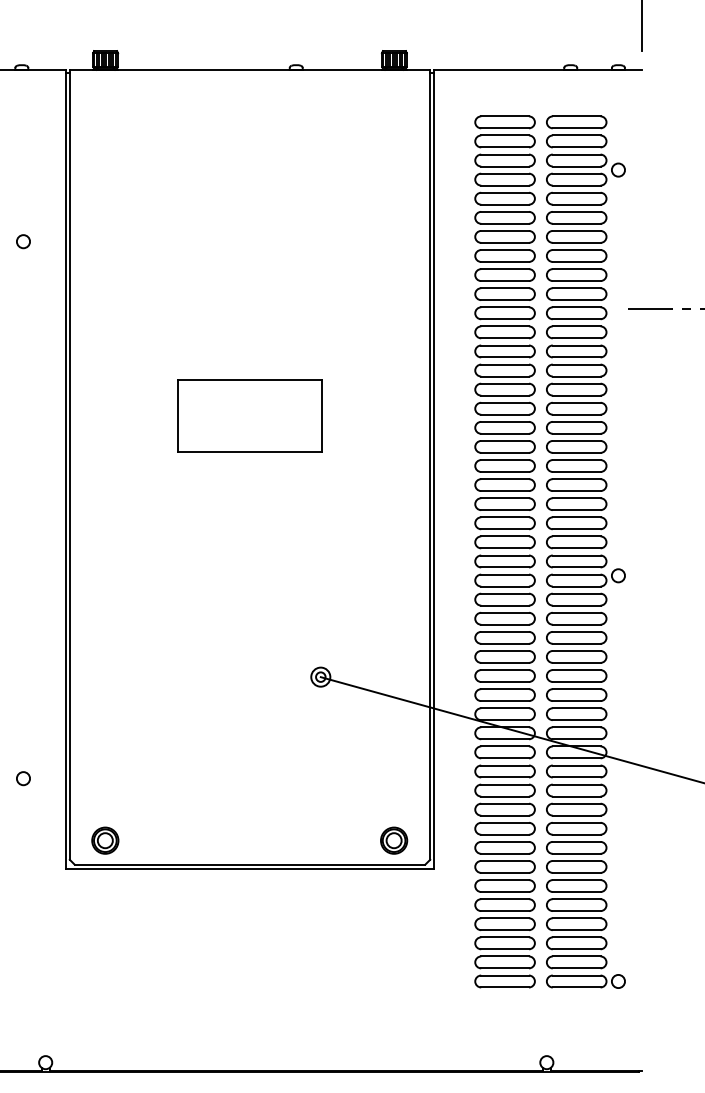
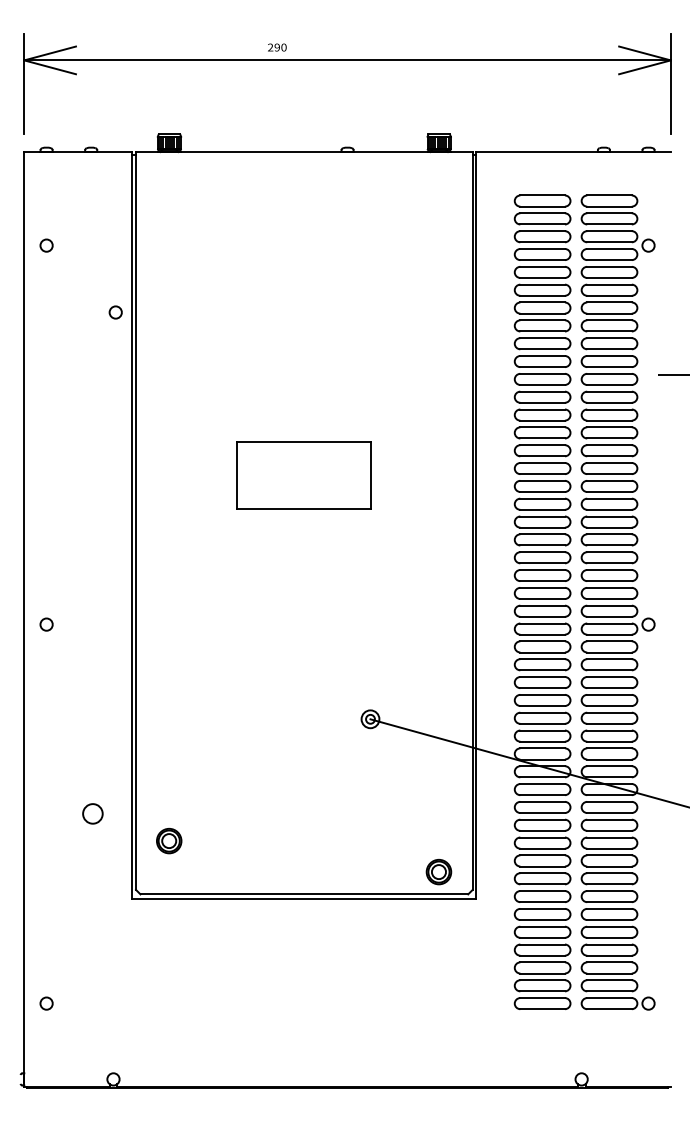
circle: (23, 241) -> (115, 312), moved
circle: (23, 779) -> (92, 814), size x1.6
part: (105, 840) -> (169, 840), moved

